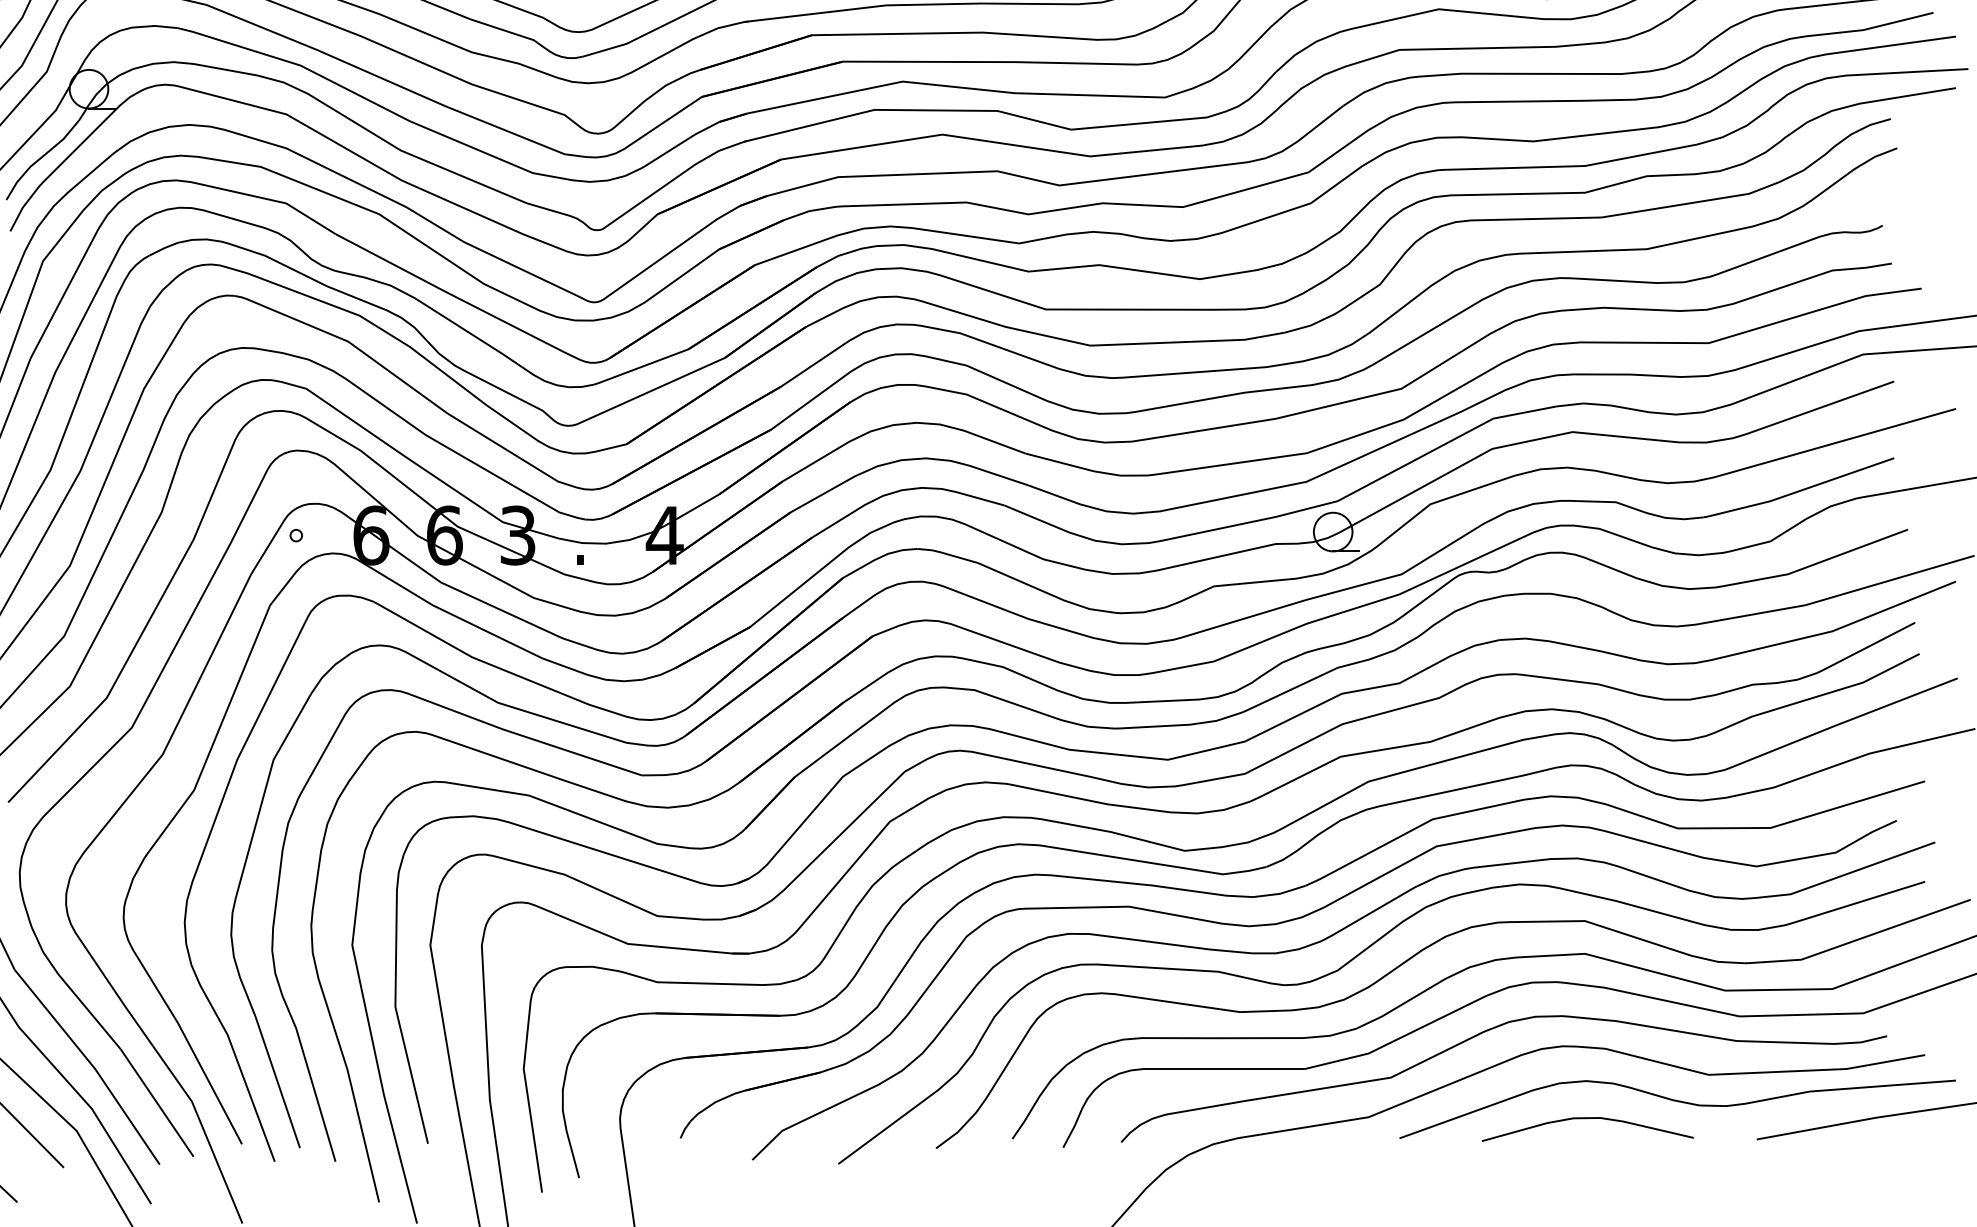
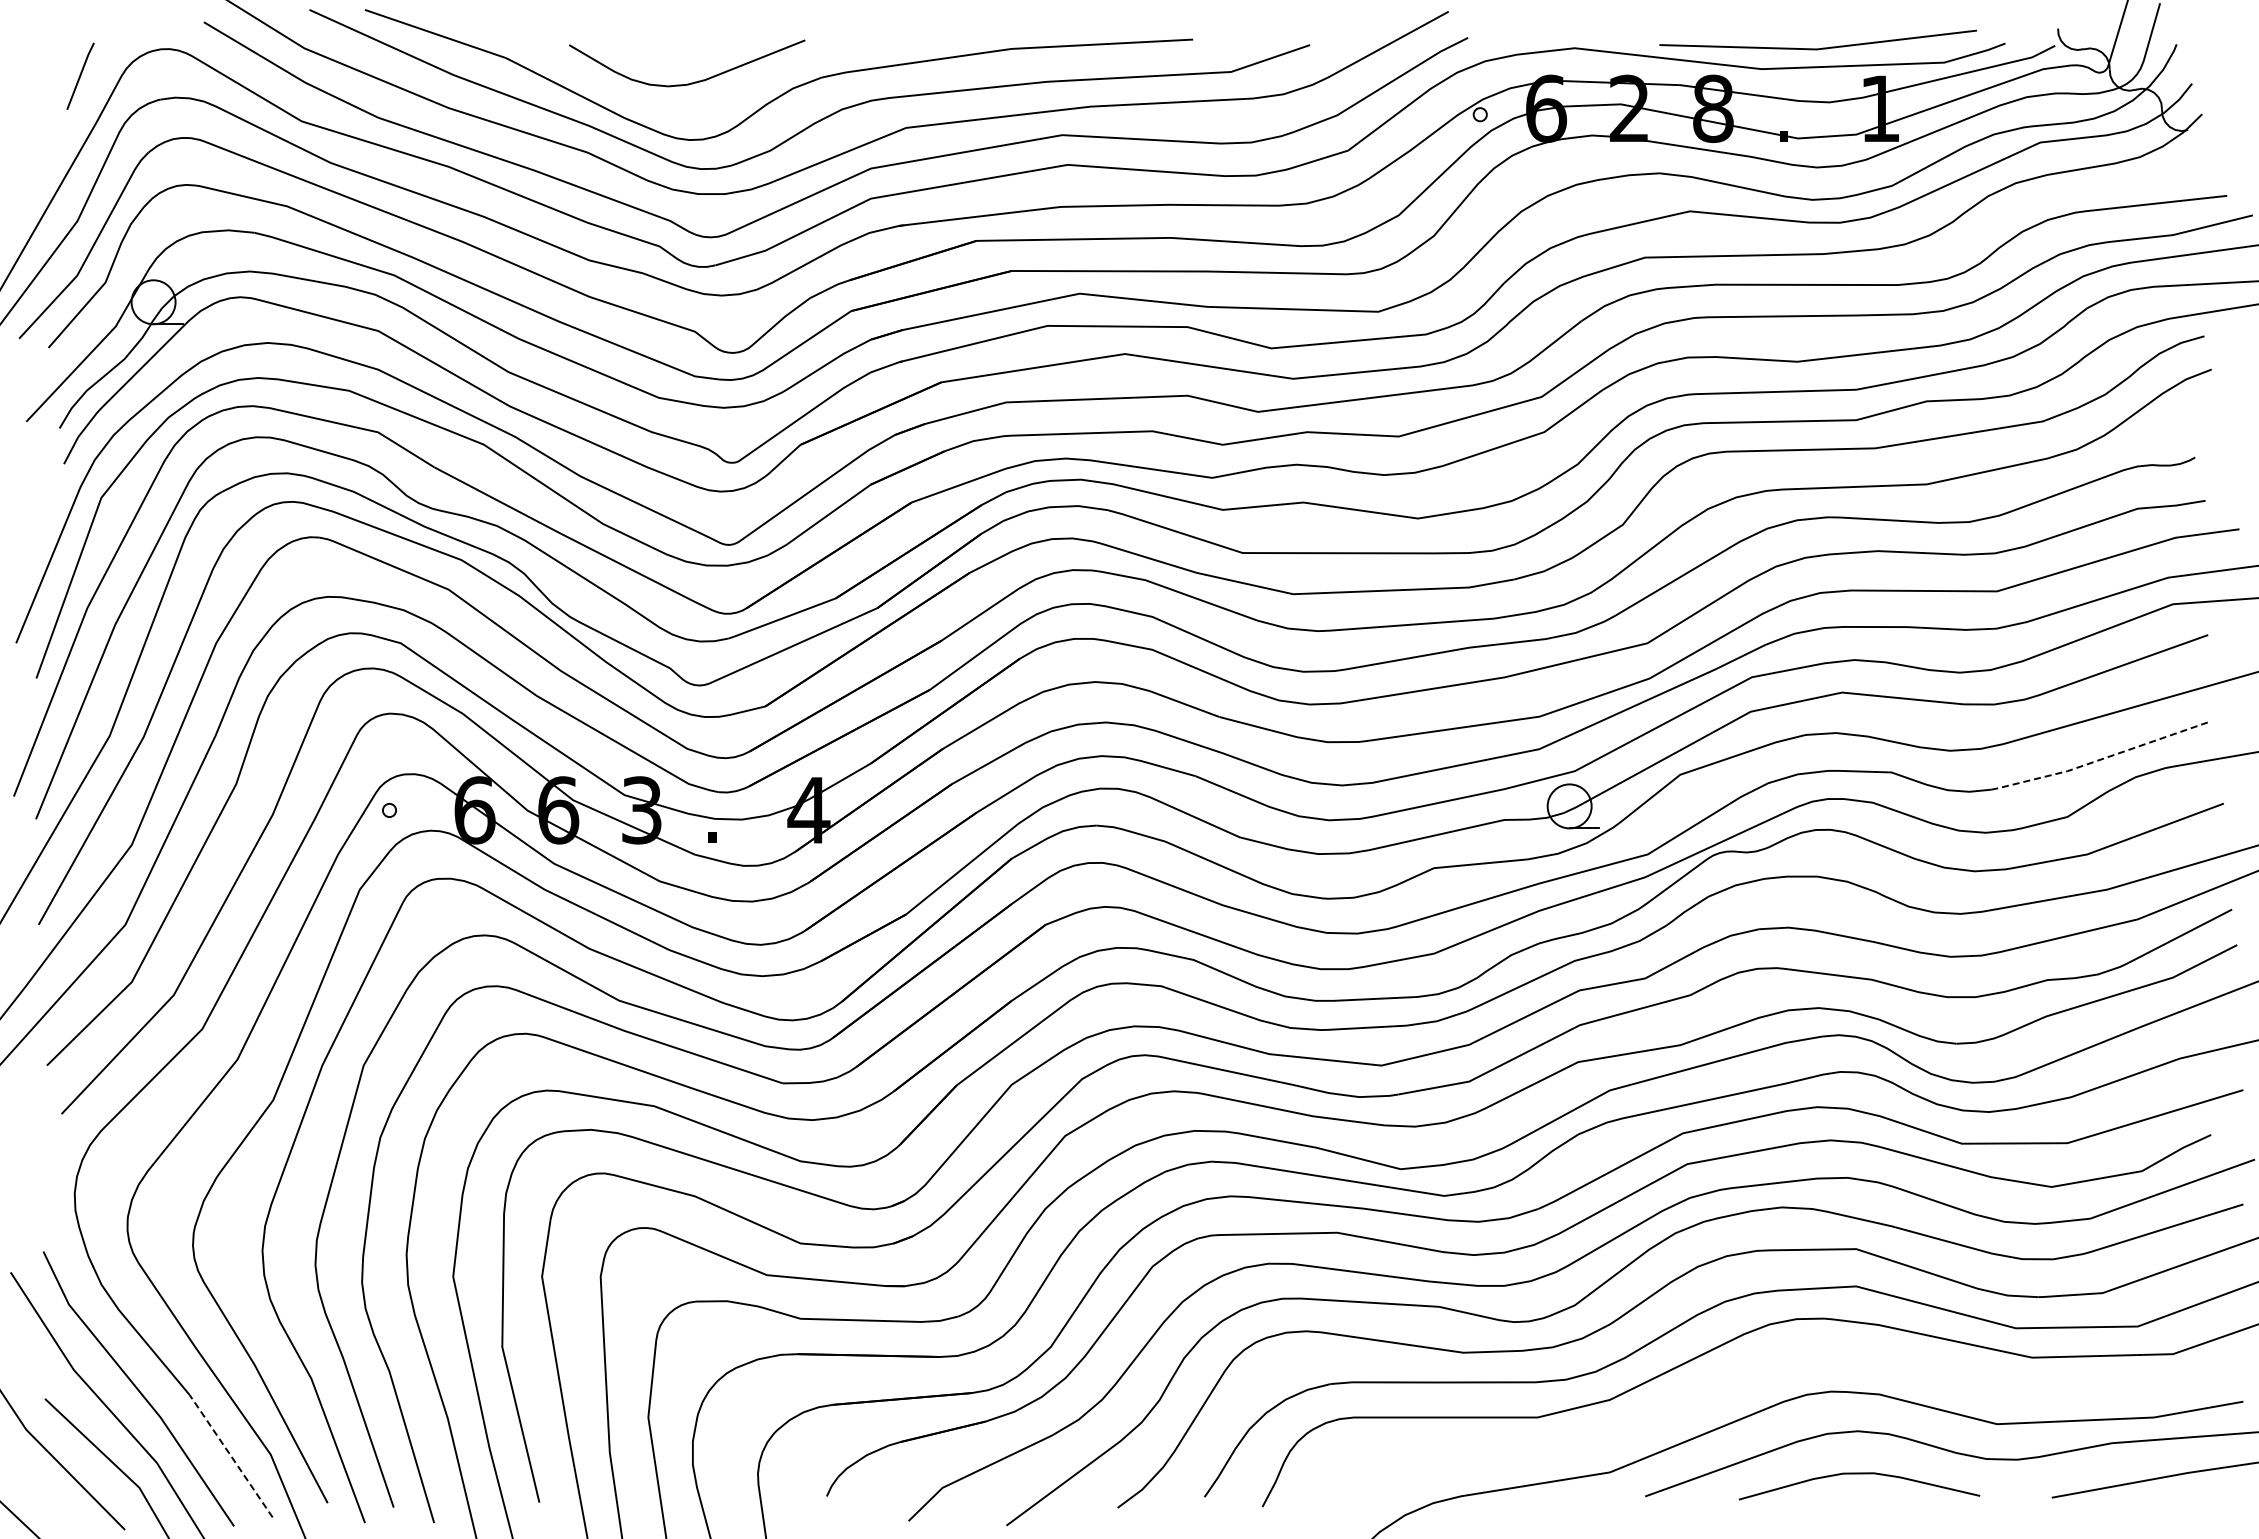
line: (1798, 491) -> (2099, 760), solid -> dashed
curve: (1482, 1033) -> (1739, 1377), removed
line: (157, 1103) -> (231, 1456), solid -> dashed

